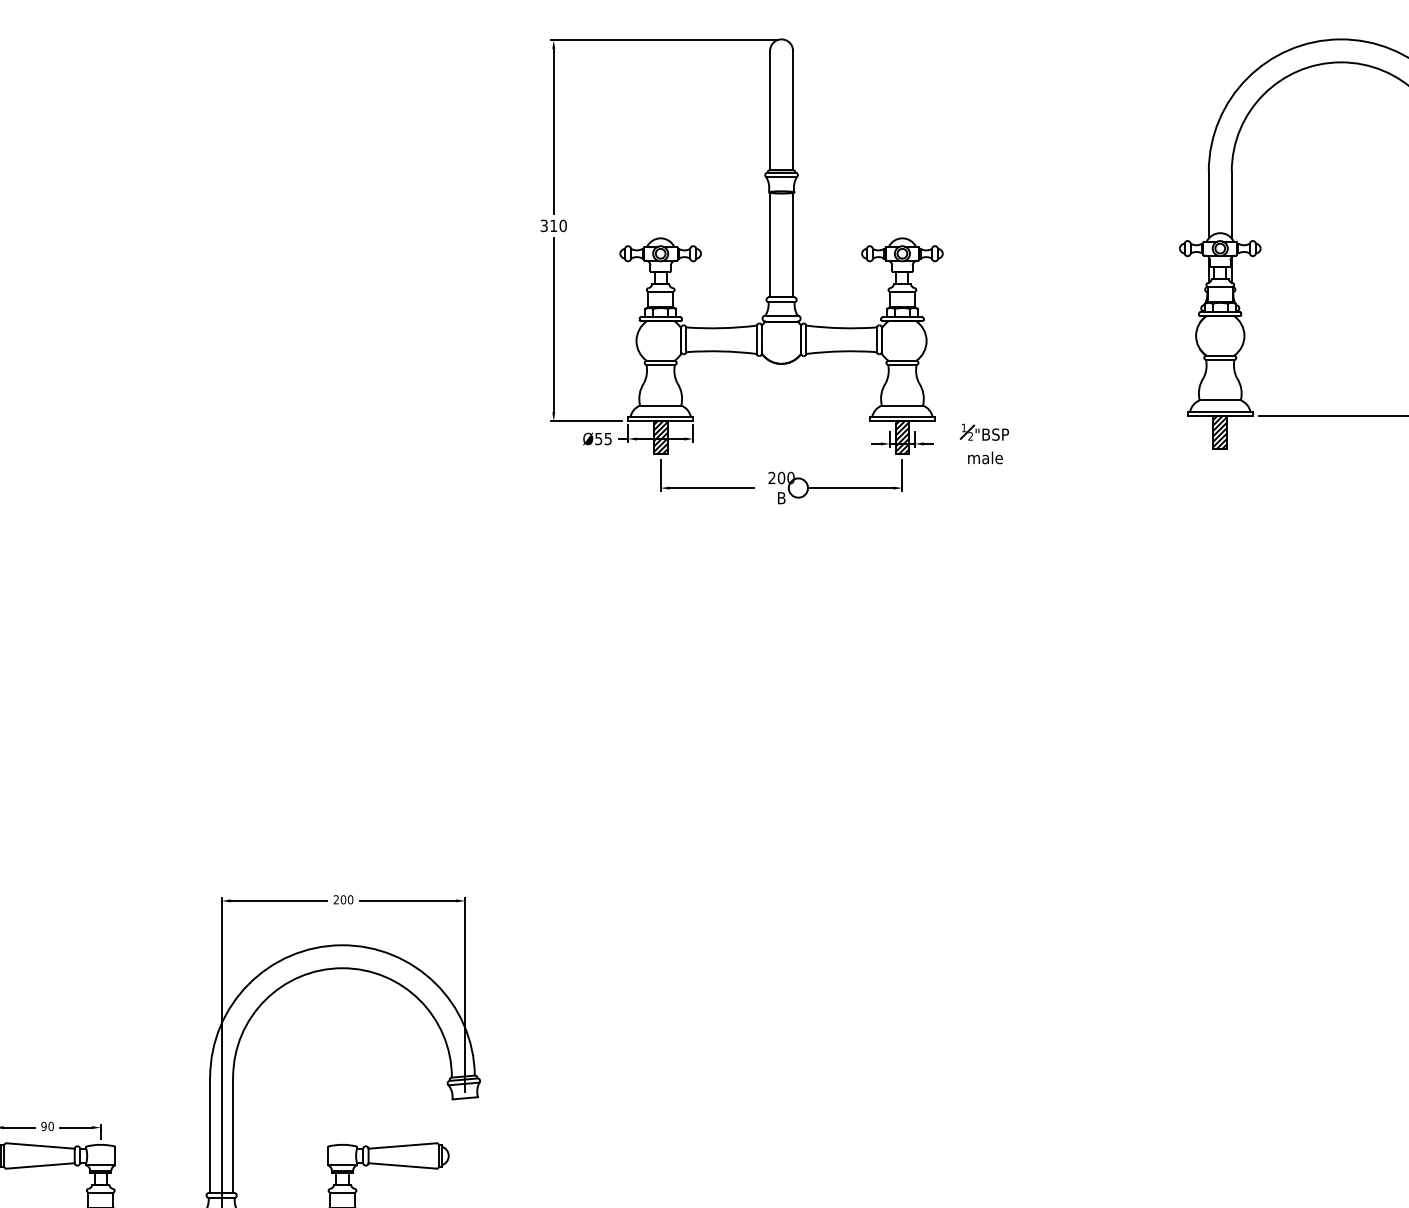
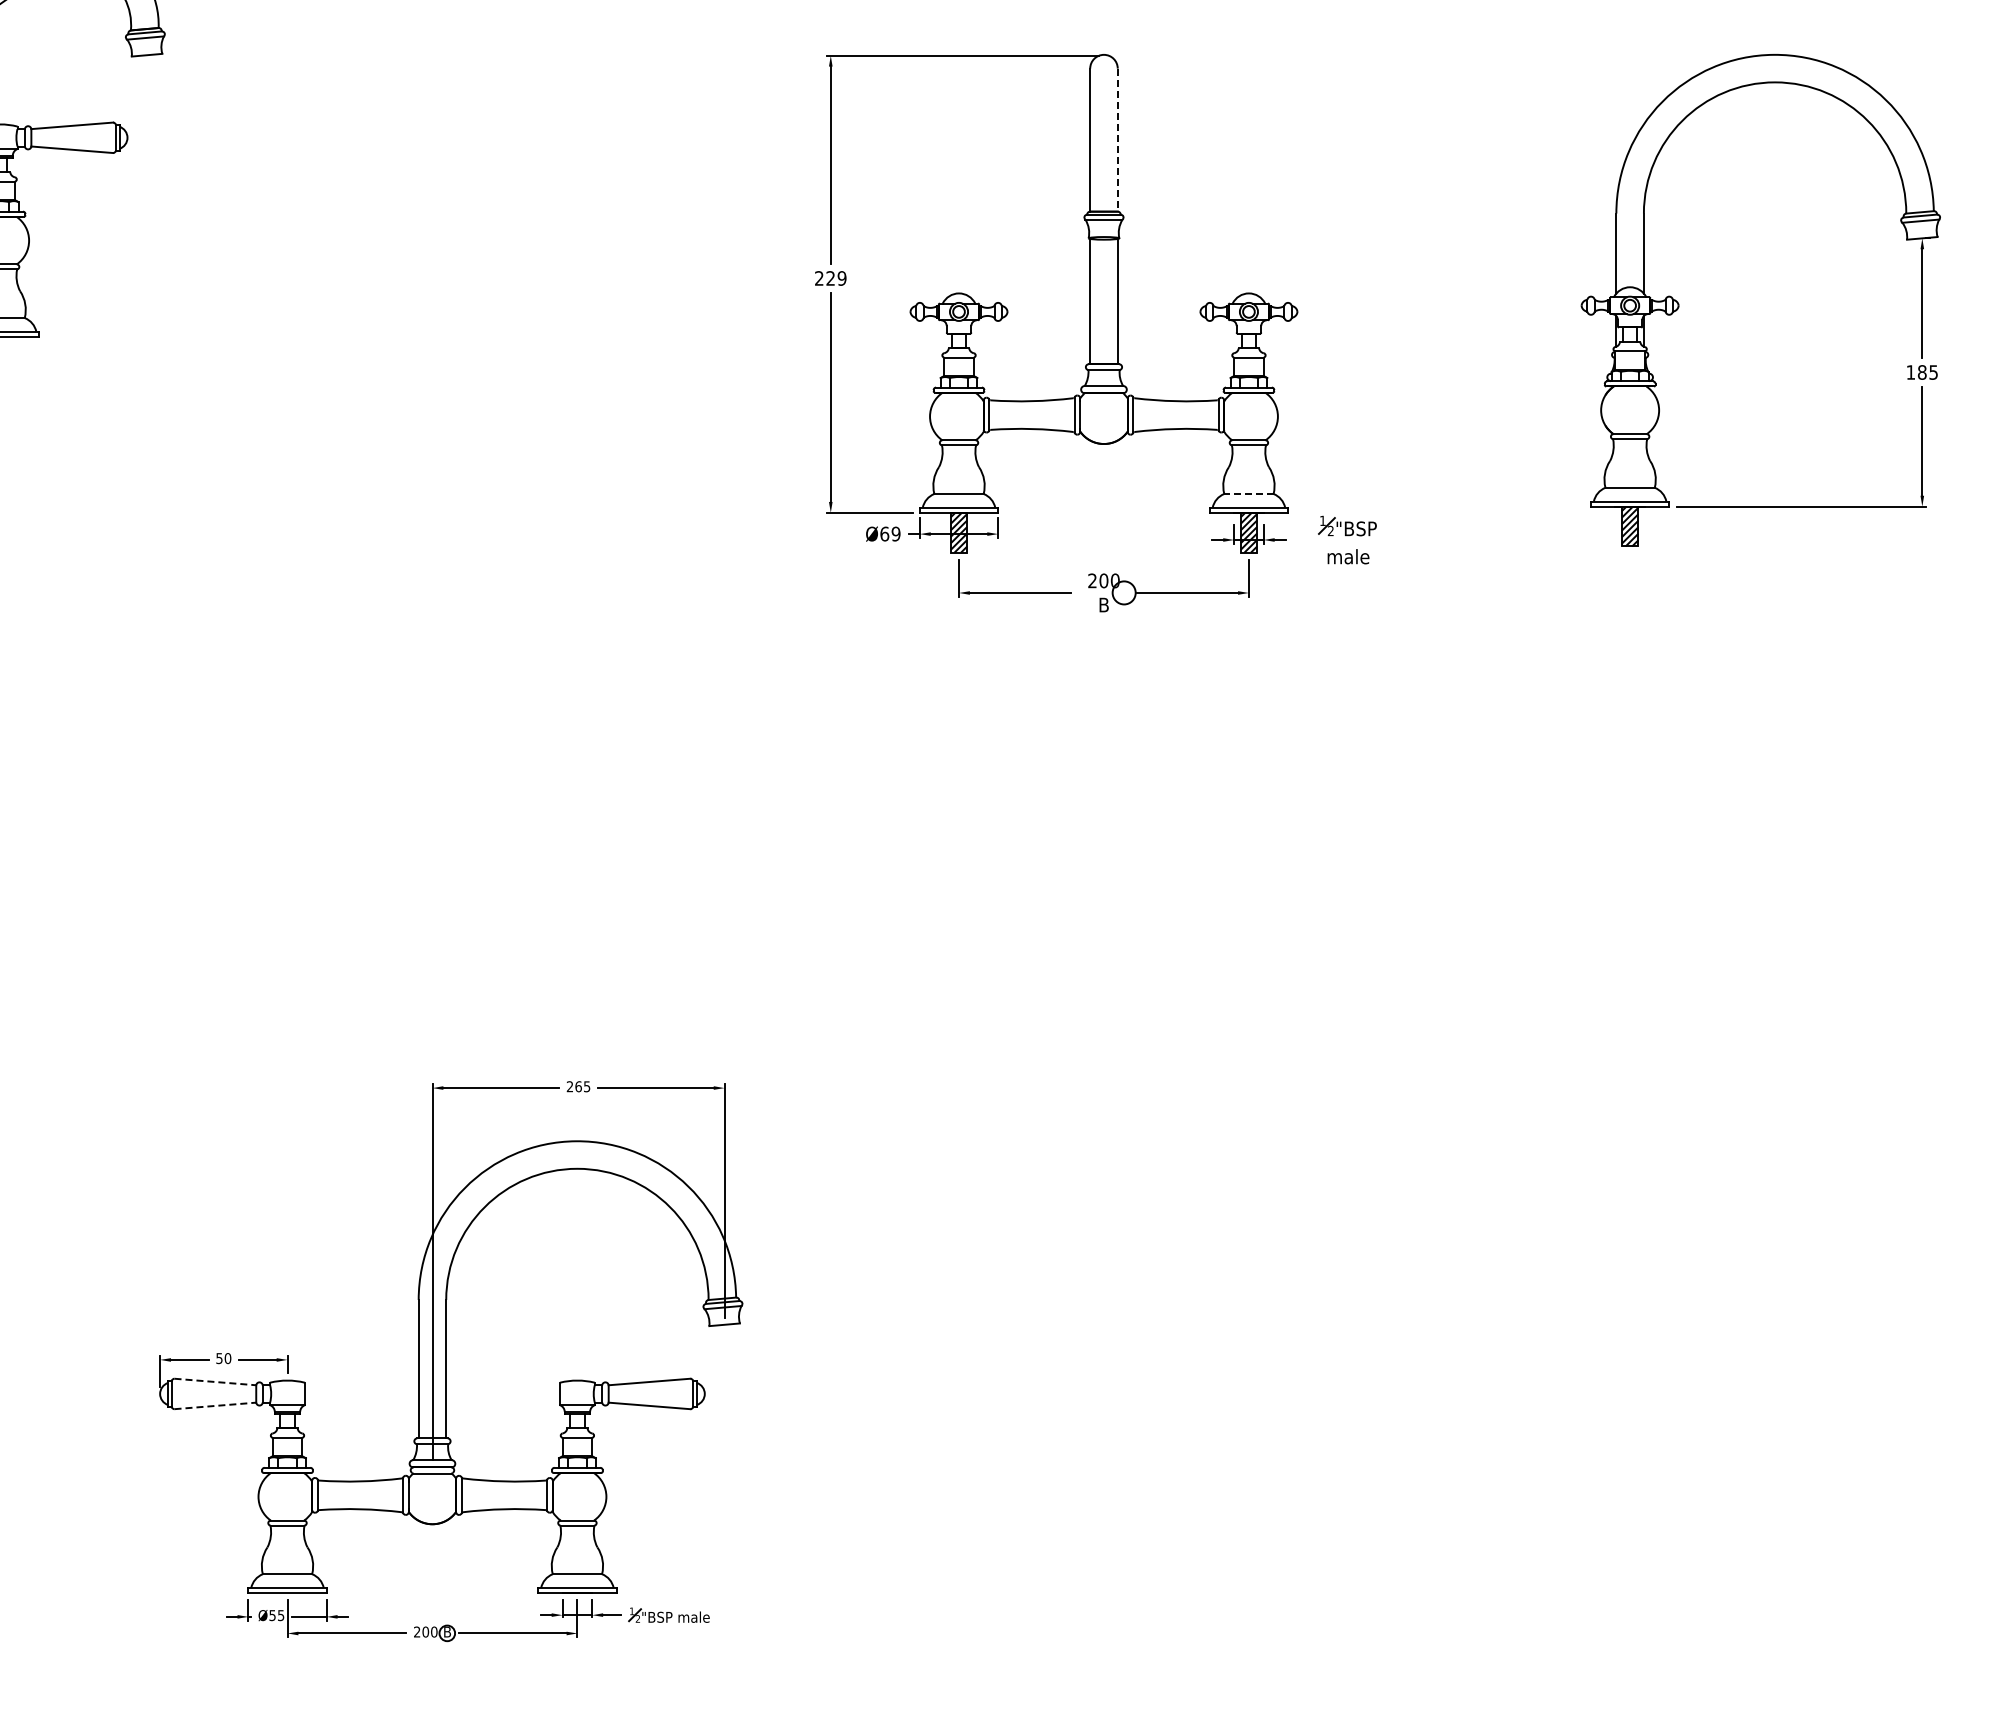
line: (792, 110) -> (1117, 140), solid -> dashed
text: (553, 225) -> (830, 278), 310 -> 229
line: (902, 405) -> (1248, 493), solid -> dashed
text: (603, 438) -> (890, 533), Ø55 -> Ø69
text: (346, 899) -> (582, 1086), 200 -> 265
text: (44, 1126) -> (219, 1358), 90 -> 50
line: (40, 1146) -> (215, 1382), solid -> dashed
line: (40, 1165) -> (215, 1405), solid -> dashed

